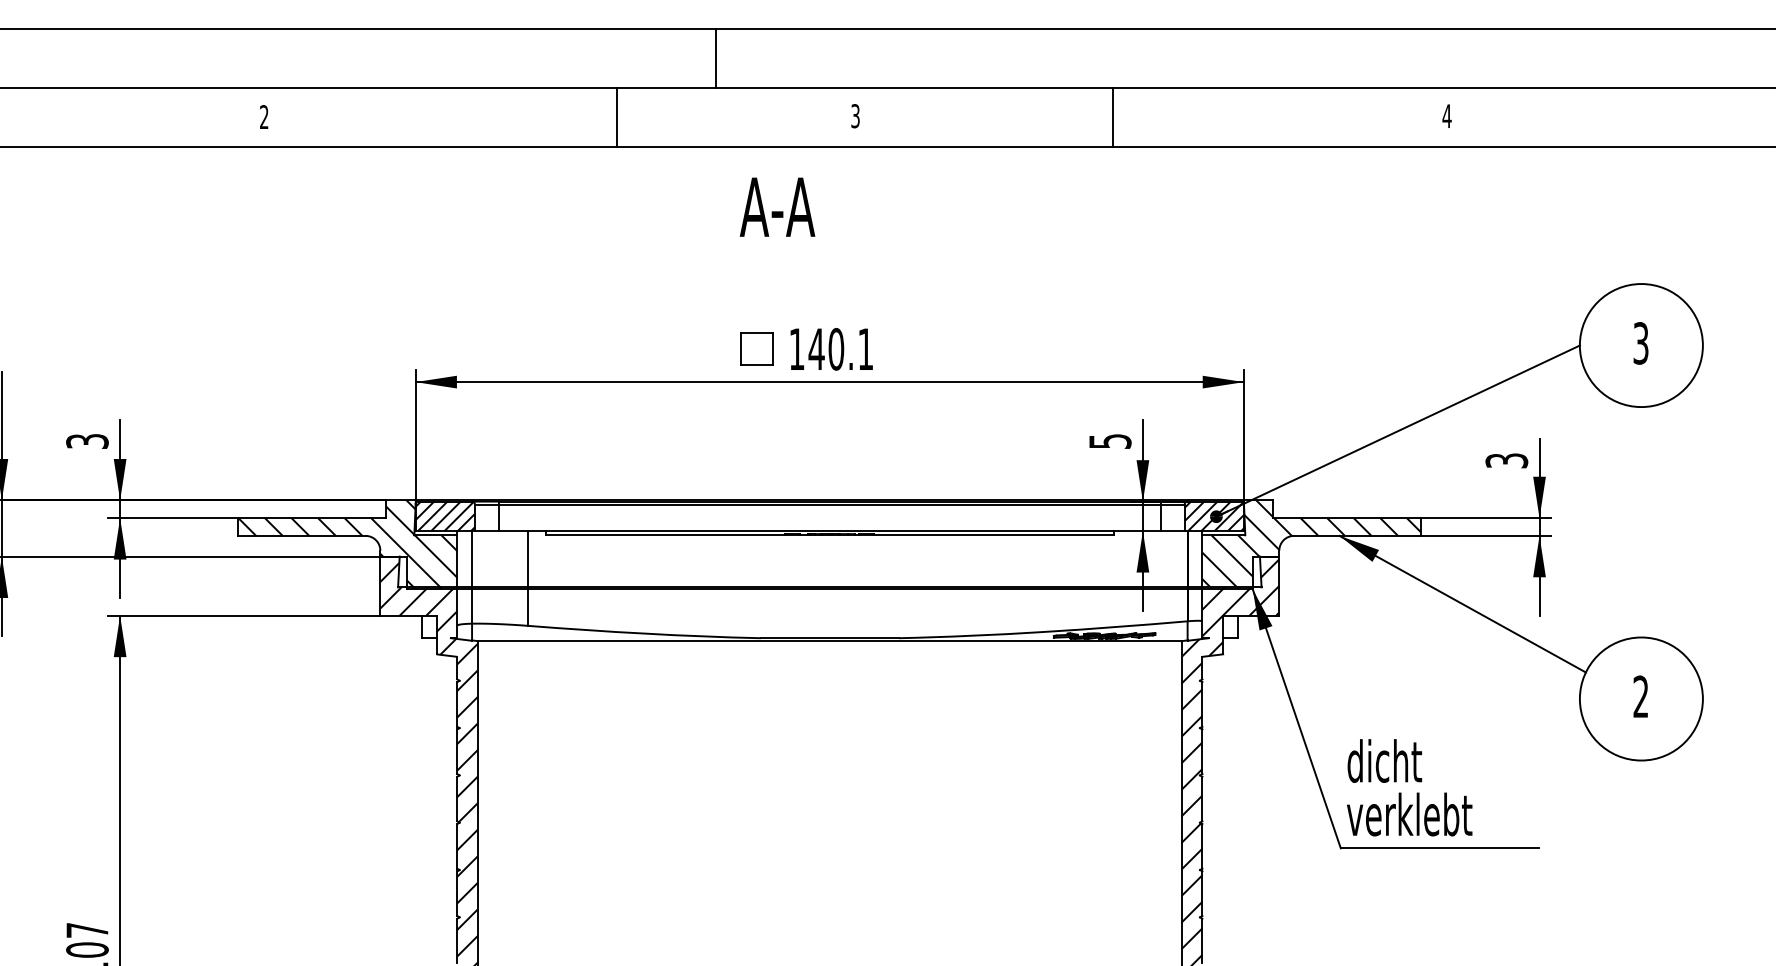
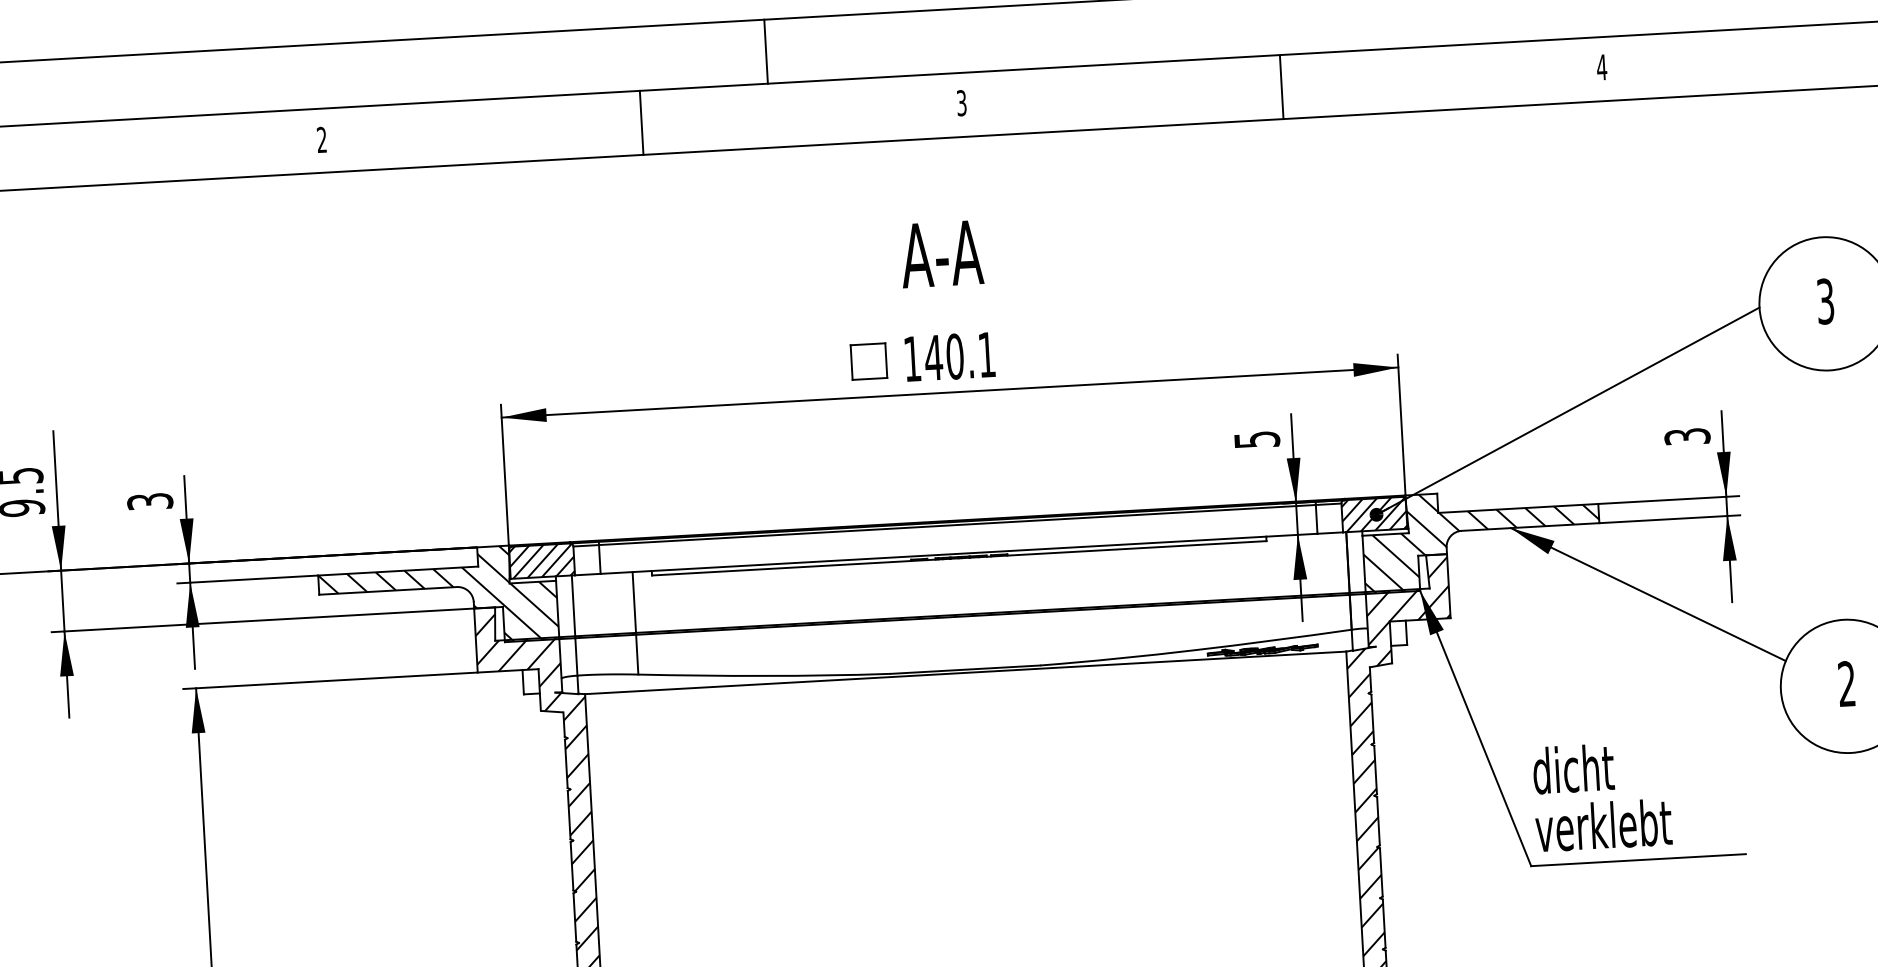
line: (715, 58) -> (765, 51), moved
line: (616, 117) -> (641, 122), moved
line: (1113, 117) -> (1282, 86), moved
text: (777, 206) -> (941, 253), moved

